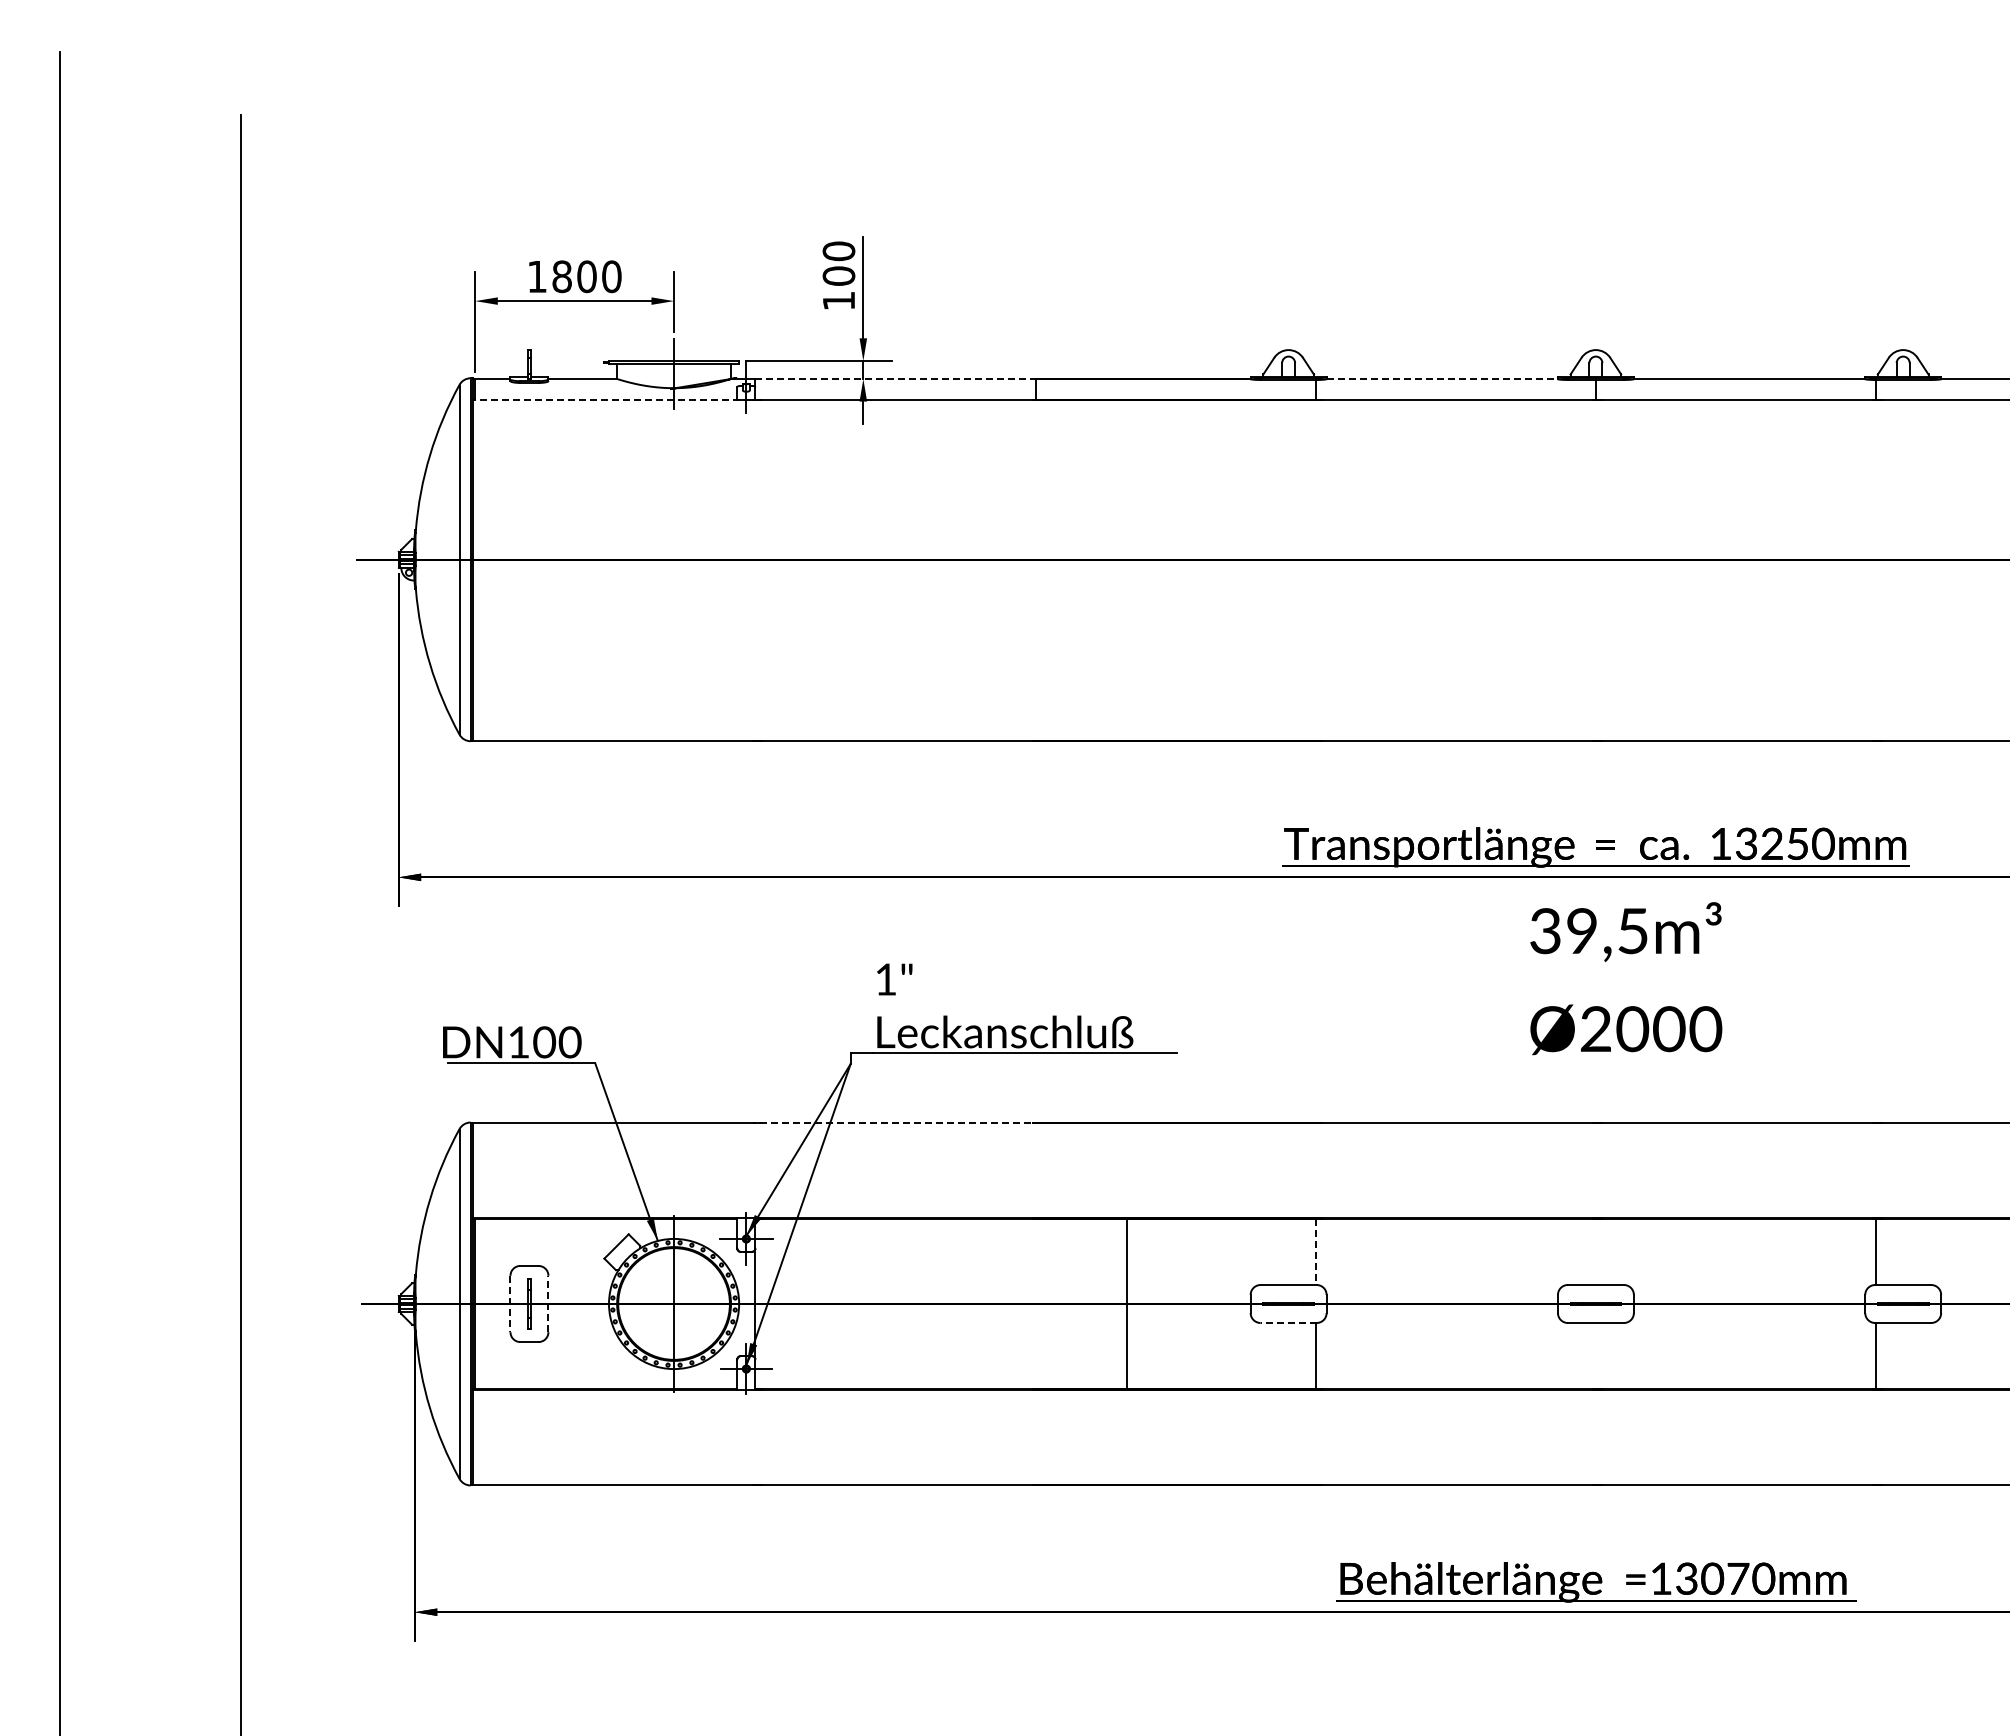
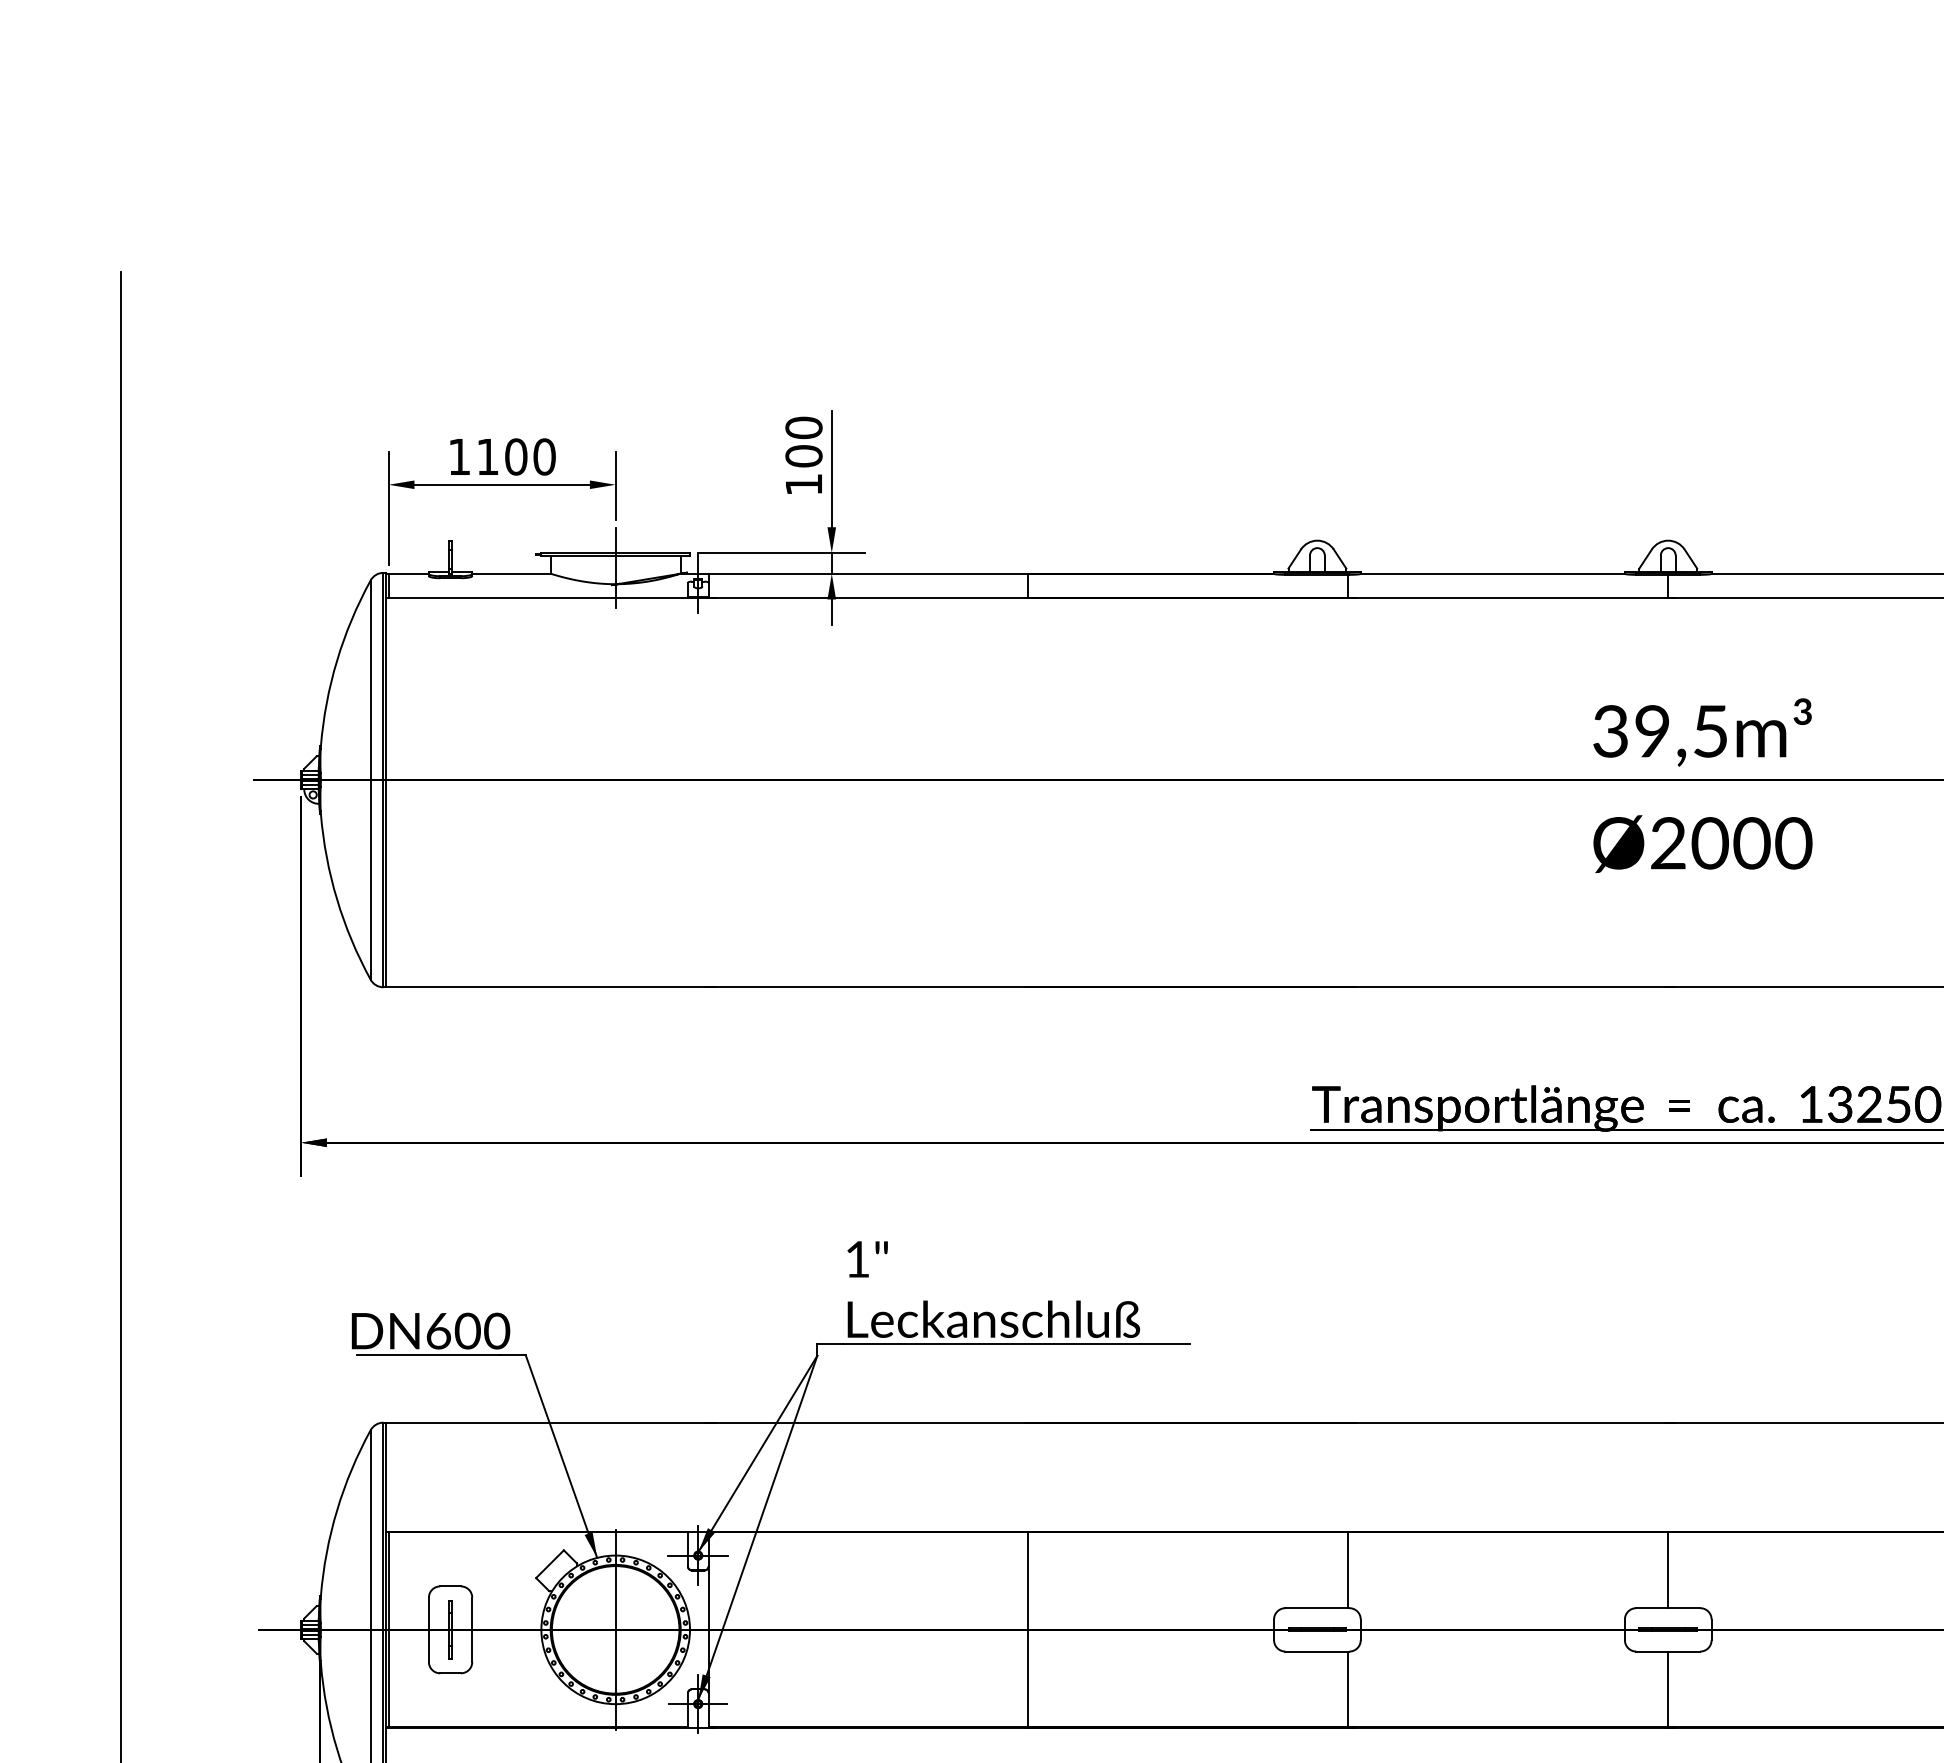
text: (561, 276) -> (487, 456), 1800 -> 1100
line: (896, 379) -> (869, 574), dashed -> solid
line: (1442, 379) -> (1493, 574), dashed -> solid
line: (617, 399) -> (551, 597), dashed -> solid
text: (1626, 978) -> (1703, 785), moved
text: (518, 1042) -> (438, 1331), DN100 -> DN600
line: (897, 1122) -> (870, 1422), dashed -> solid
line: (1595, 1251) -> (1667, 1569), added
line: (1315, 1252) -> (1348, 1571), dashed -> solid
line: (548, 1303) -> (472, 1629), dashed -> solid
line: (1126, 1303) -> (1028, 1629), moved
line: (510, 1304) -> (428, 1630), dashed -> solid
line: (1288, 1322) -> (1317, 1650), dashed -> solid
line: (1595, 1355) -> (1667, 1688), added

